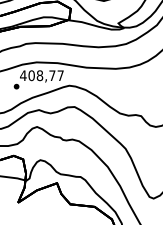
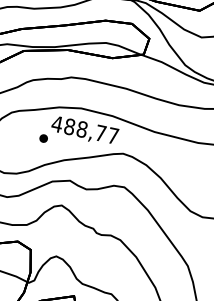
text: (31, 75) -> (69, 126), 408,77 -> 488,77

